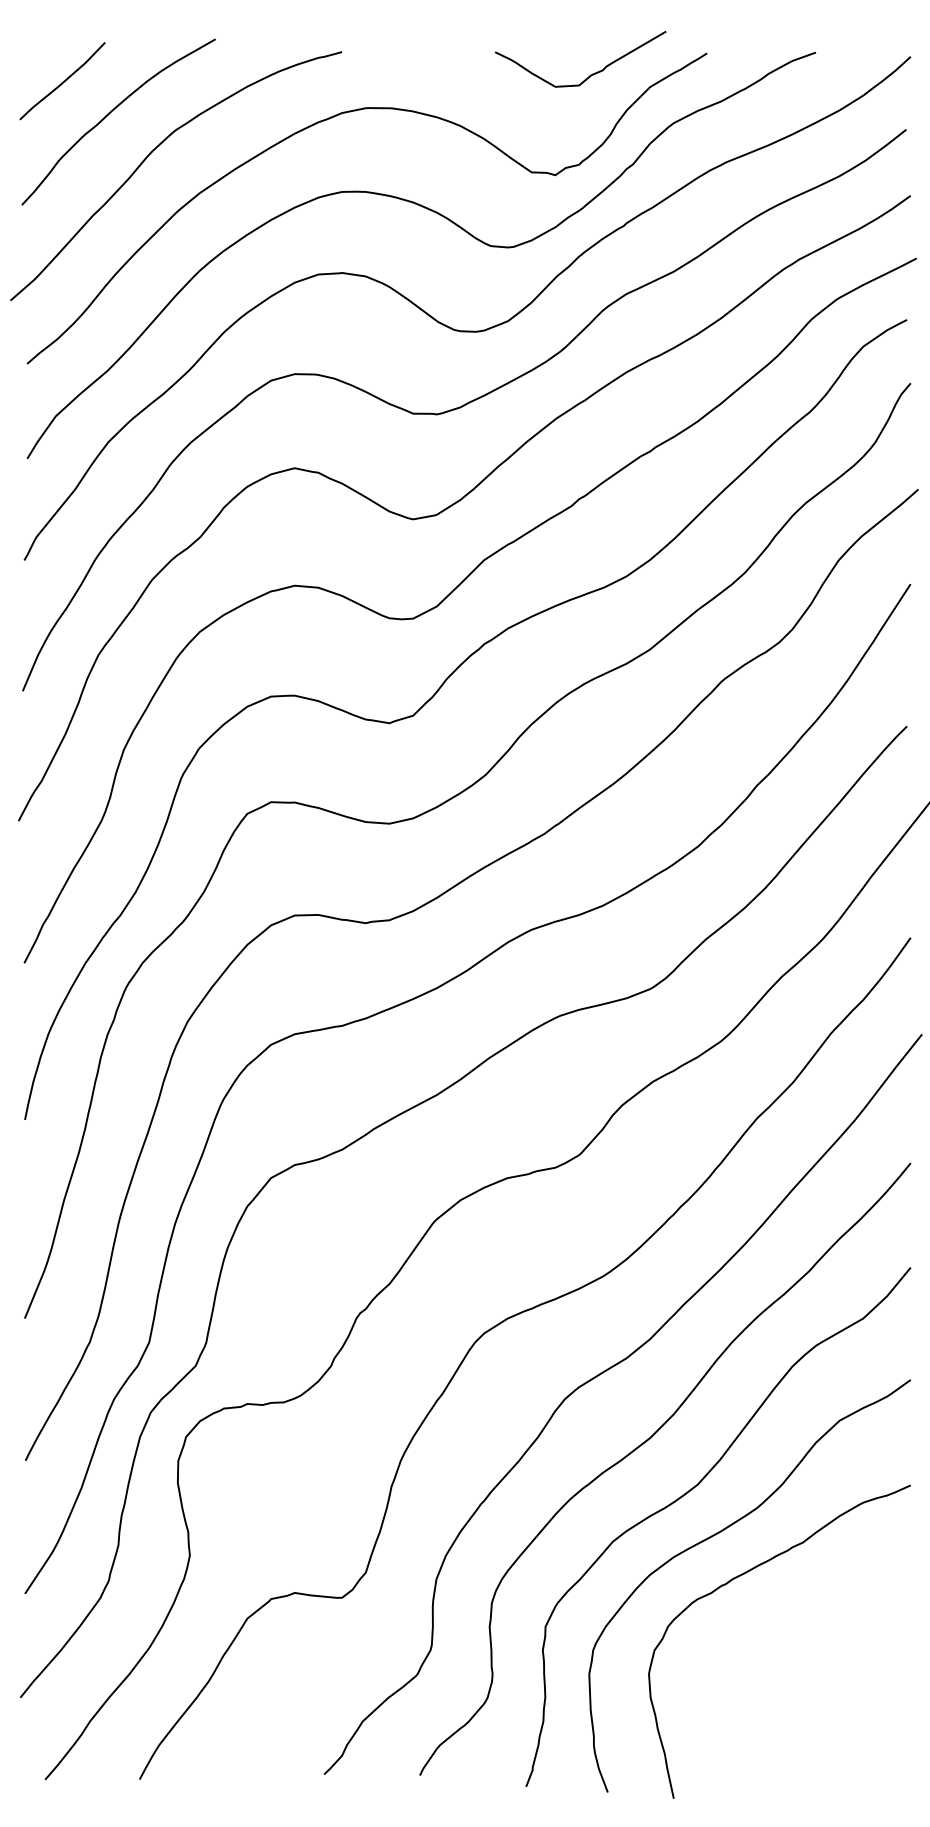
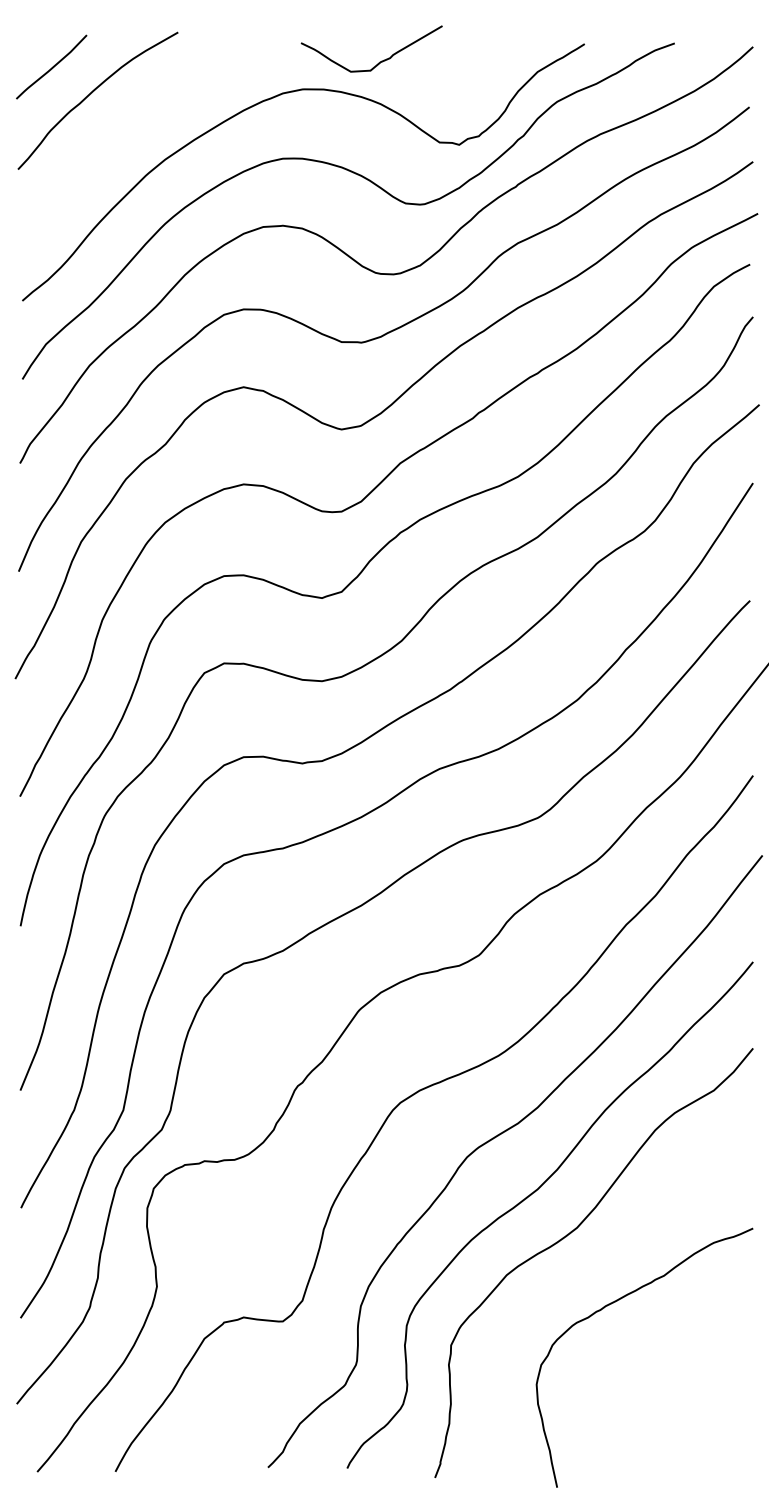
curve: (590, 74) -> (379, 61), moved
curve: (152, 152) -> (126, 126), removed
curve: (721, 1532) -> (596, 1267), removed

